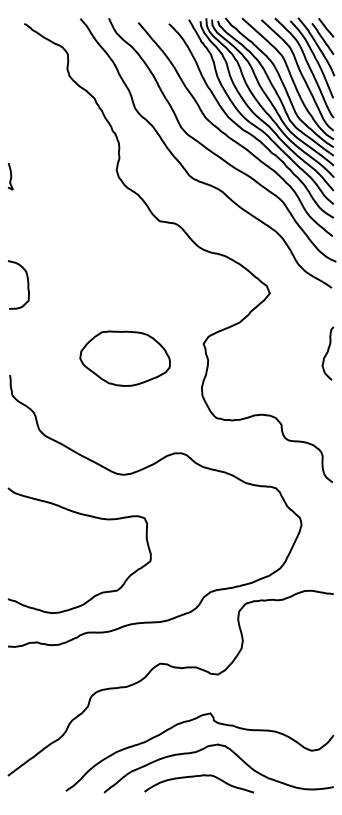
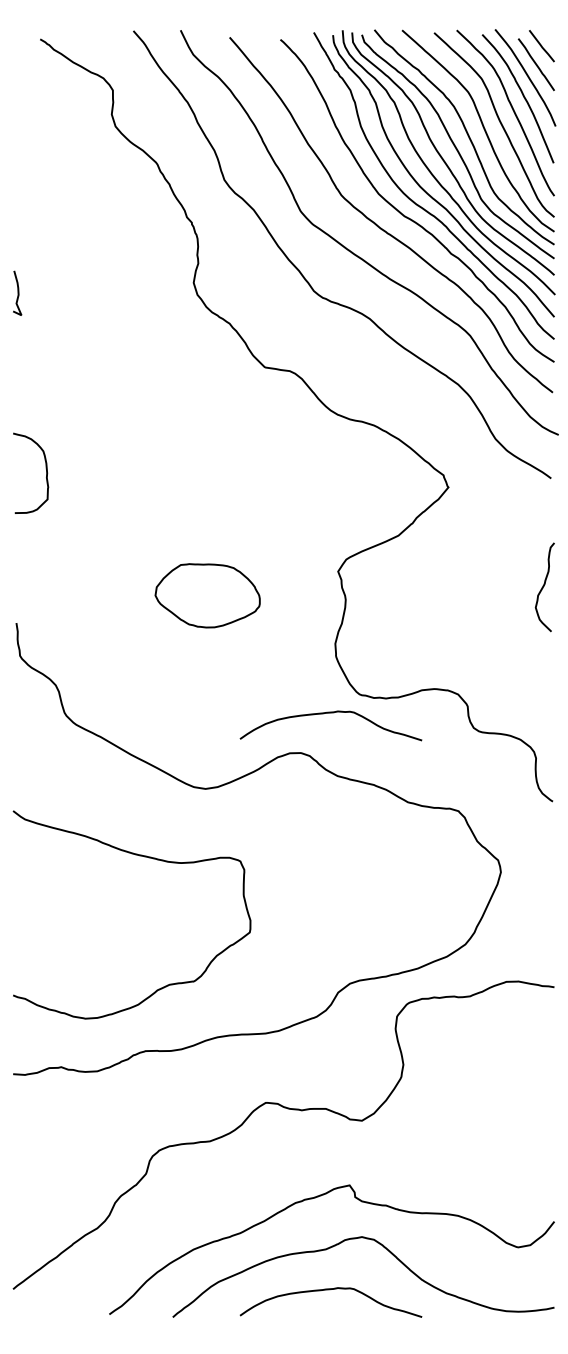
part: (124, 358) -> (206, 595), size x0.7
curve: (199, 429) -> (331, 713), added

